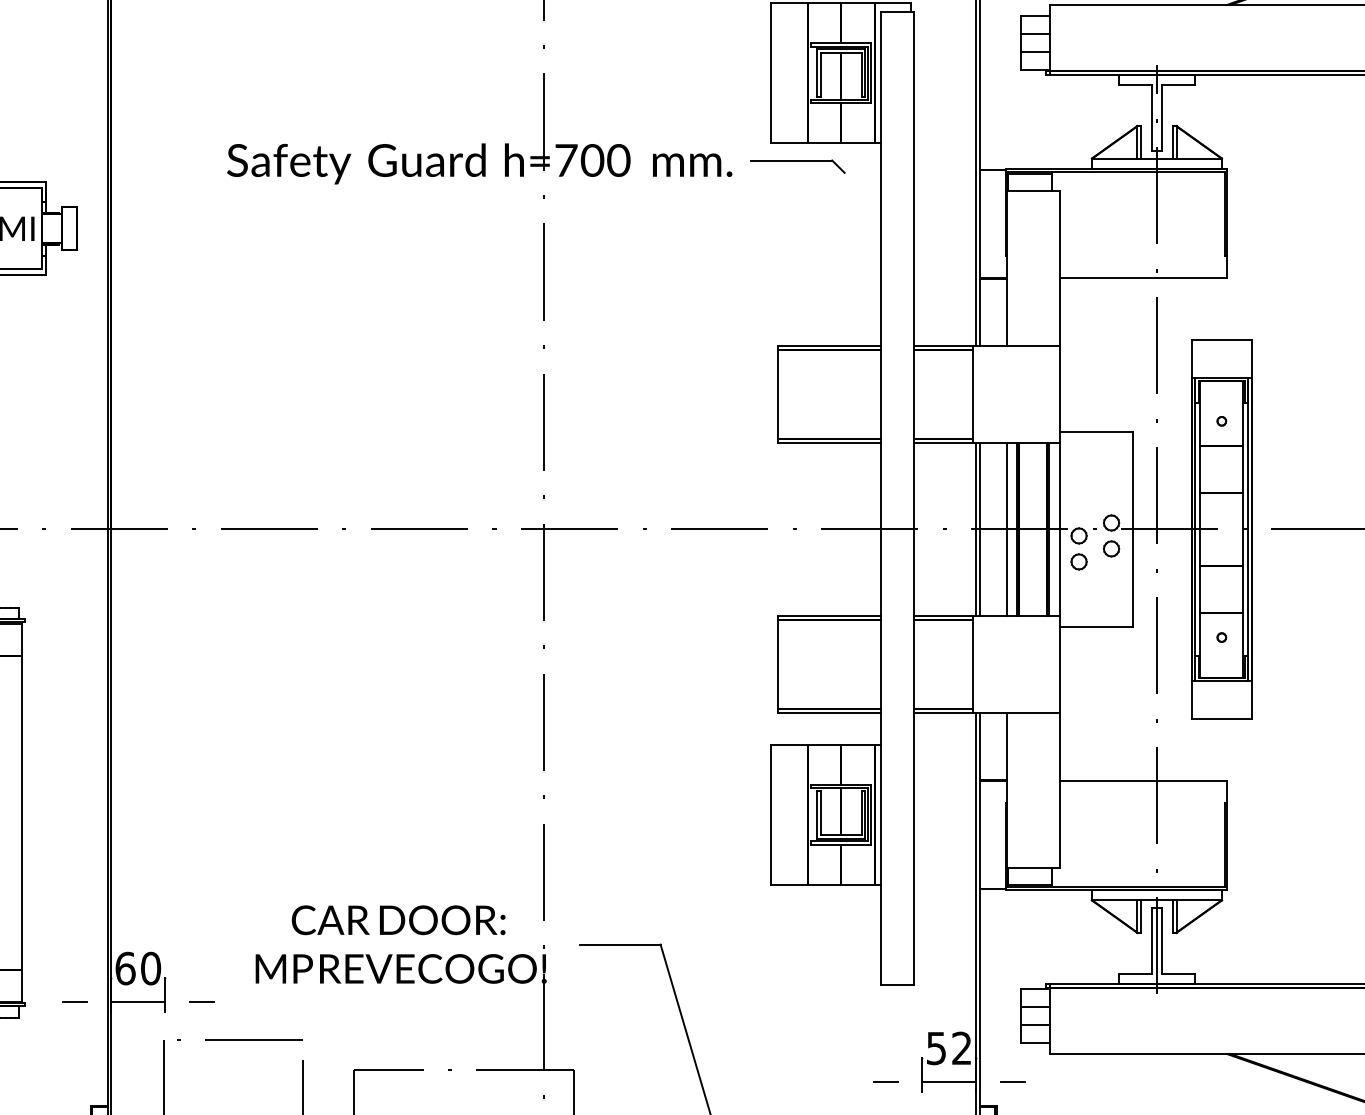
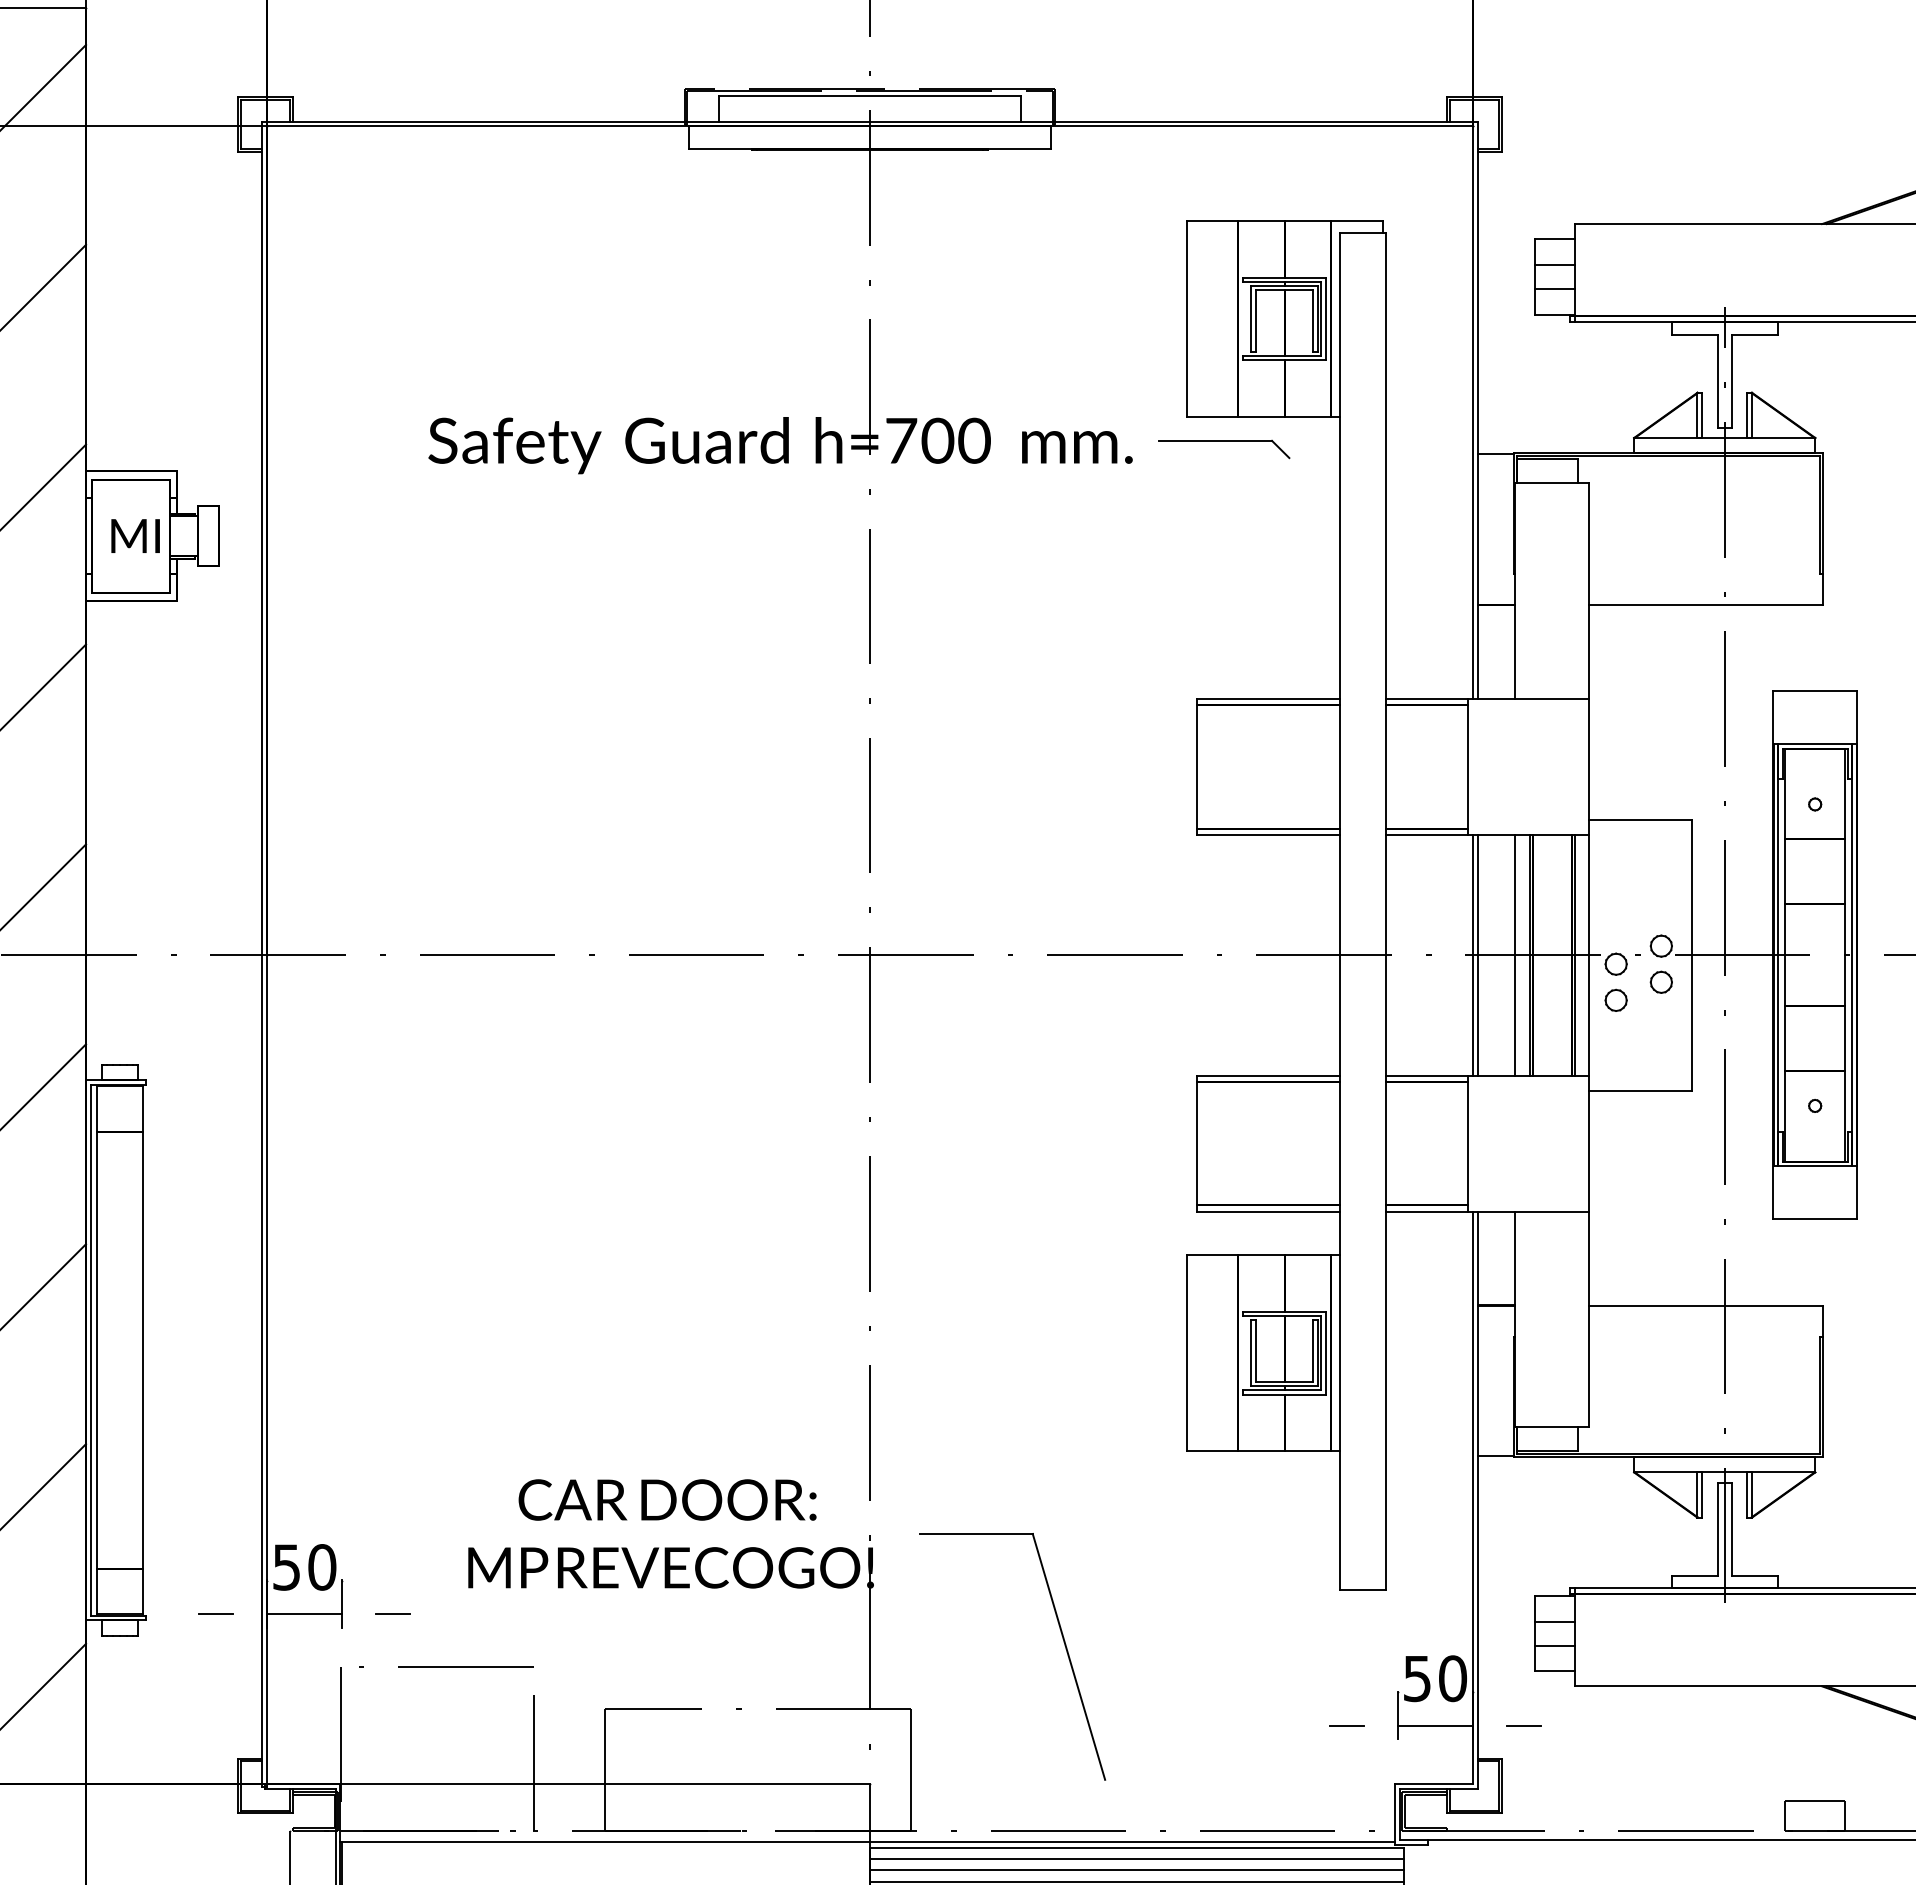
text: (126, 968) -> (287, 1567), 60 -> 50
text: (962, 1048) -> (1453, 1678), 52 -> 50

